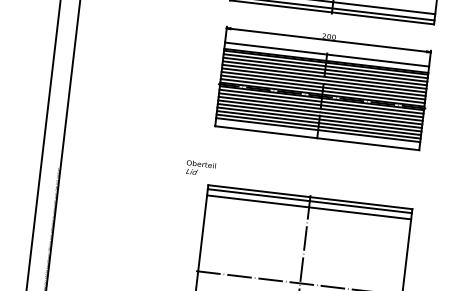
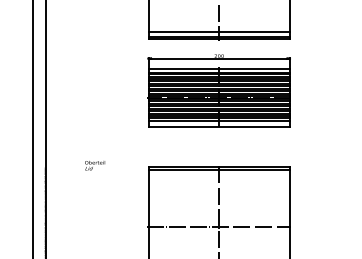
text: (201, 168) -> (95, 165), moved
line: (309, 207) -> (219, 174), removed

